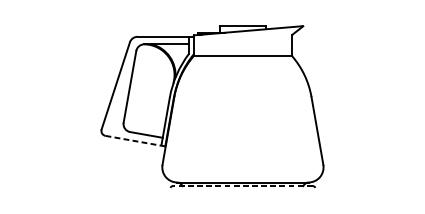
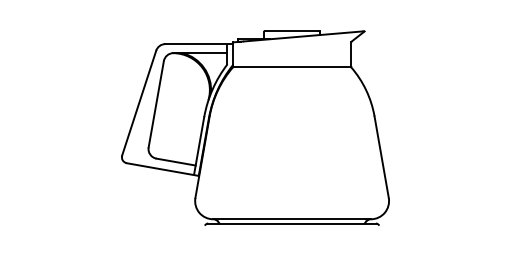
line: (135, 141) -> (162, 169), dashed -> solid
line: (243, 186) -> (292, 223), dashed -> solid

